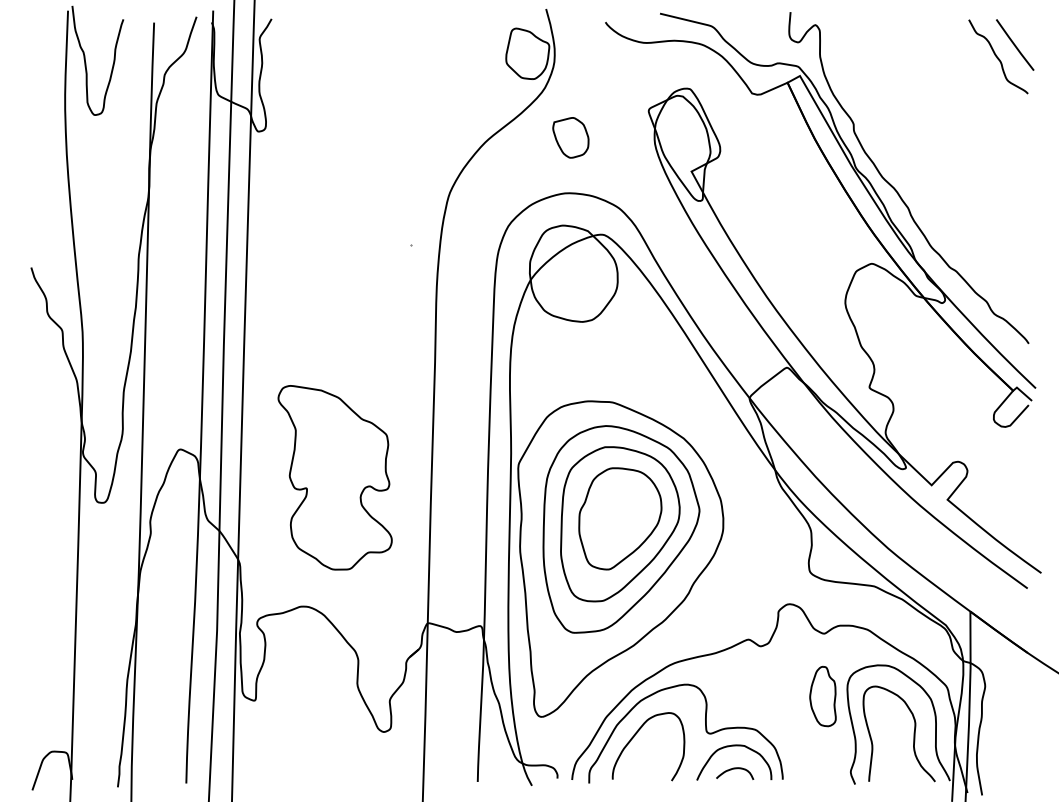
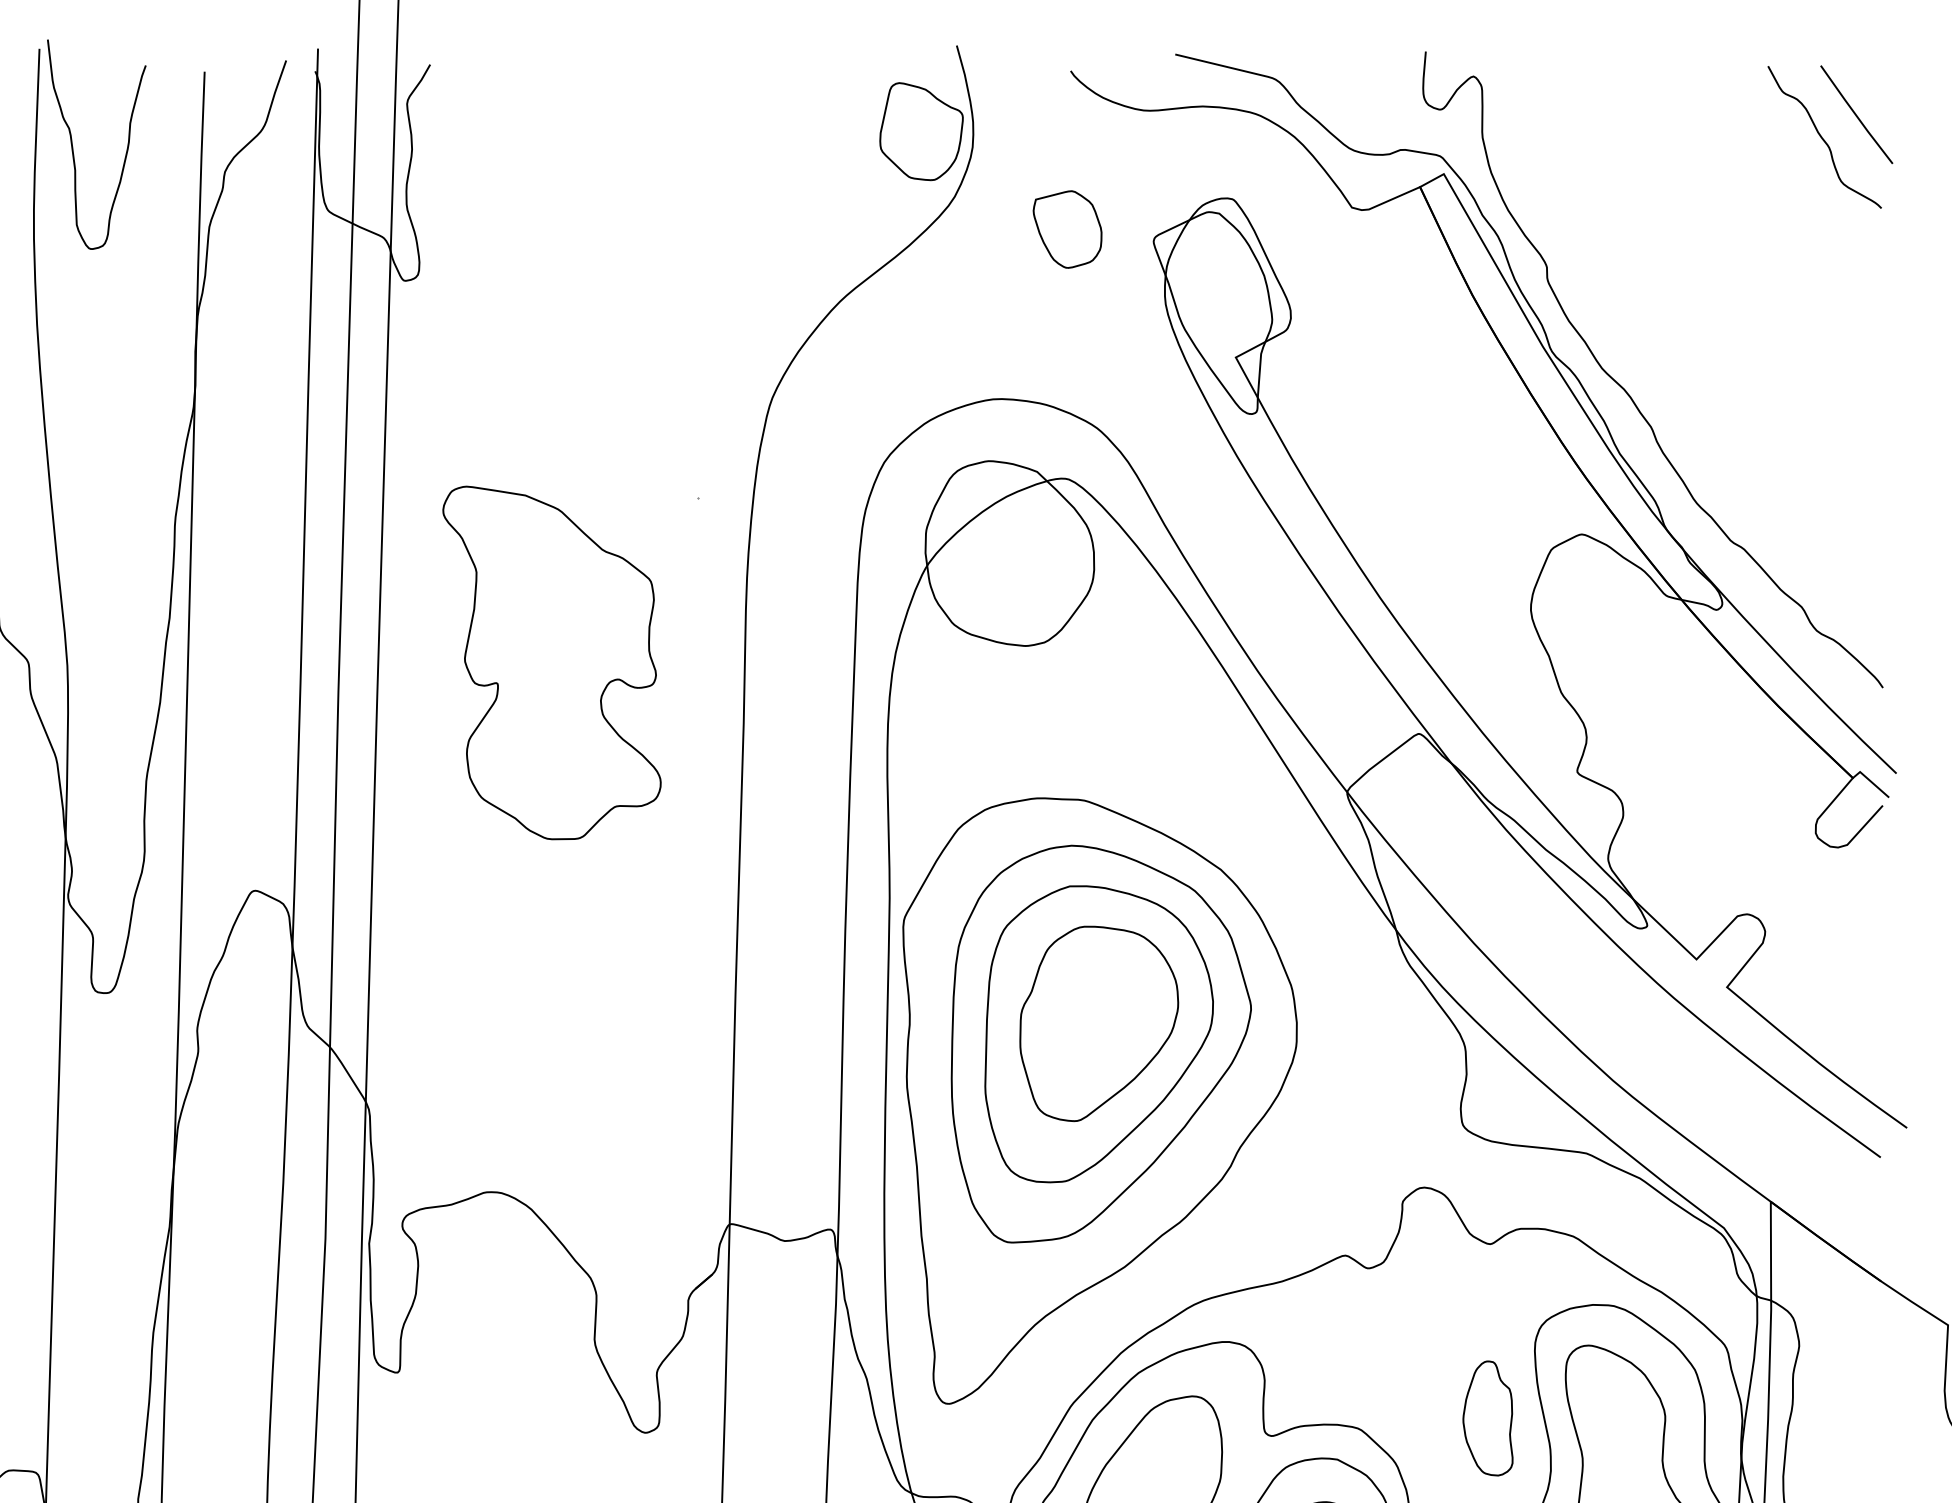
part: (570, 137) -> (1066, 228), moved
part: (334, 477) -> (550, 662), moved
part: (822, 696) -> (1487, 1418), moved

